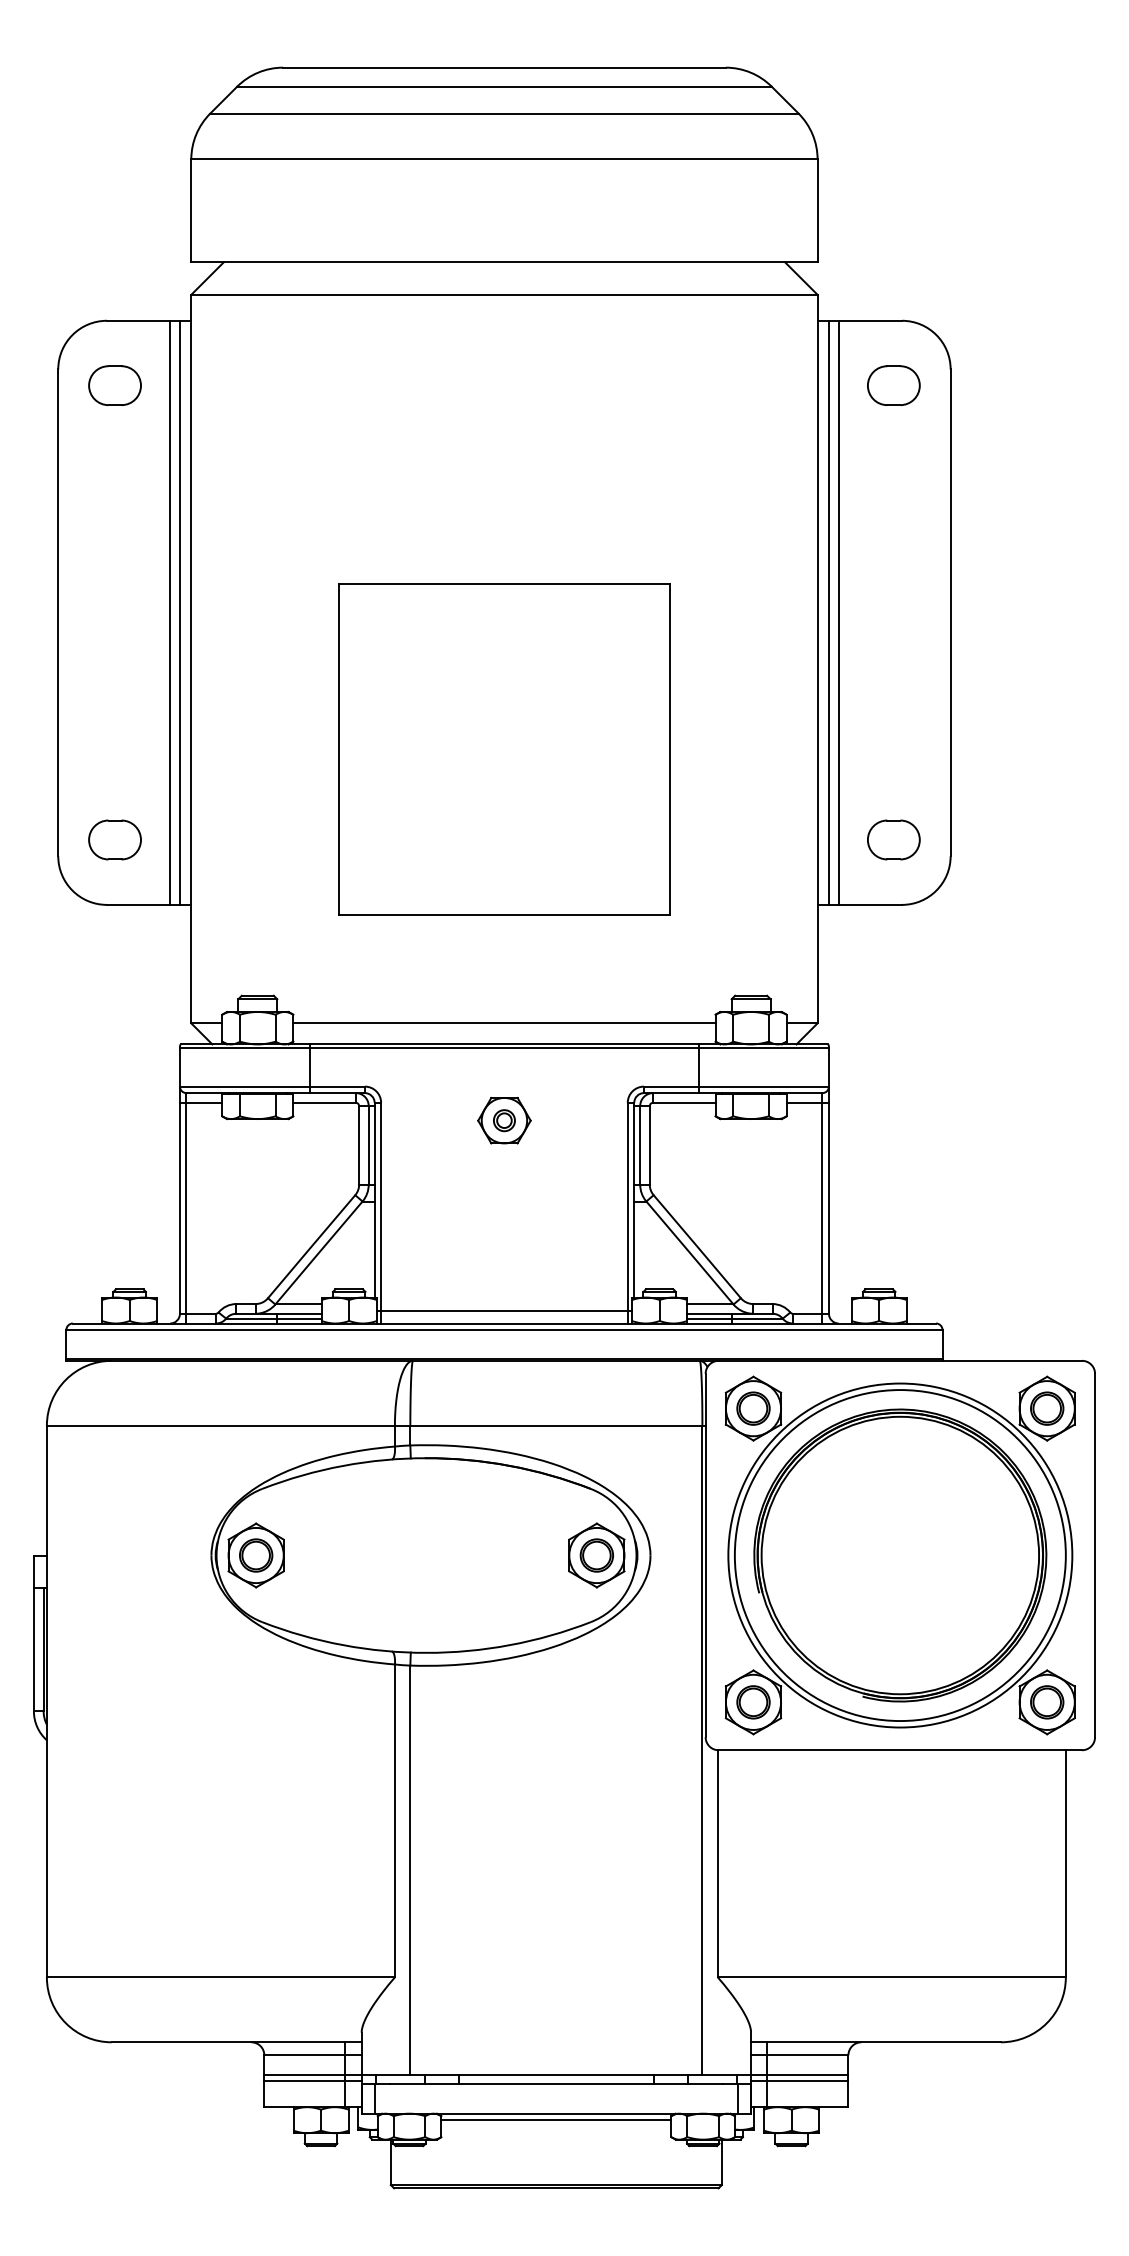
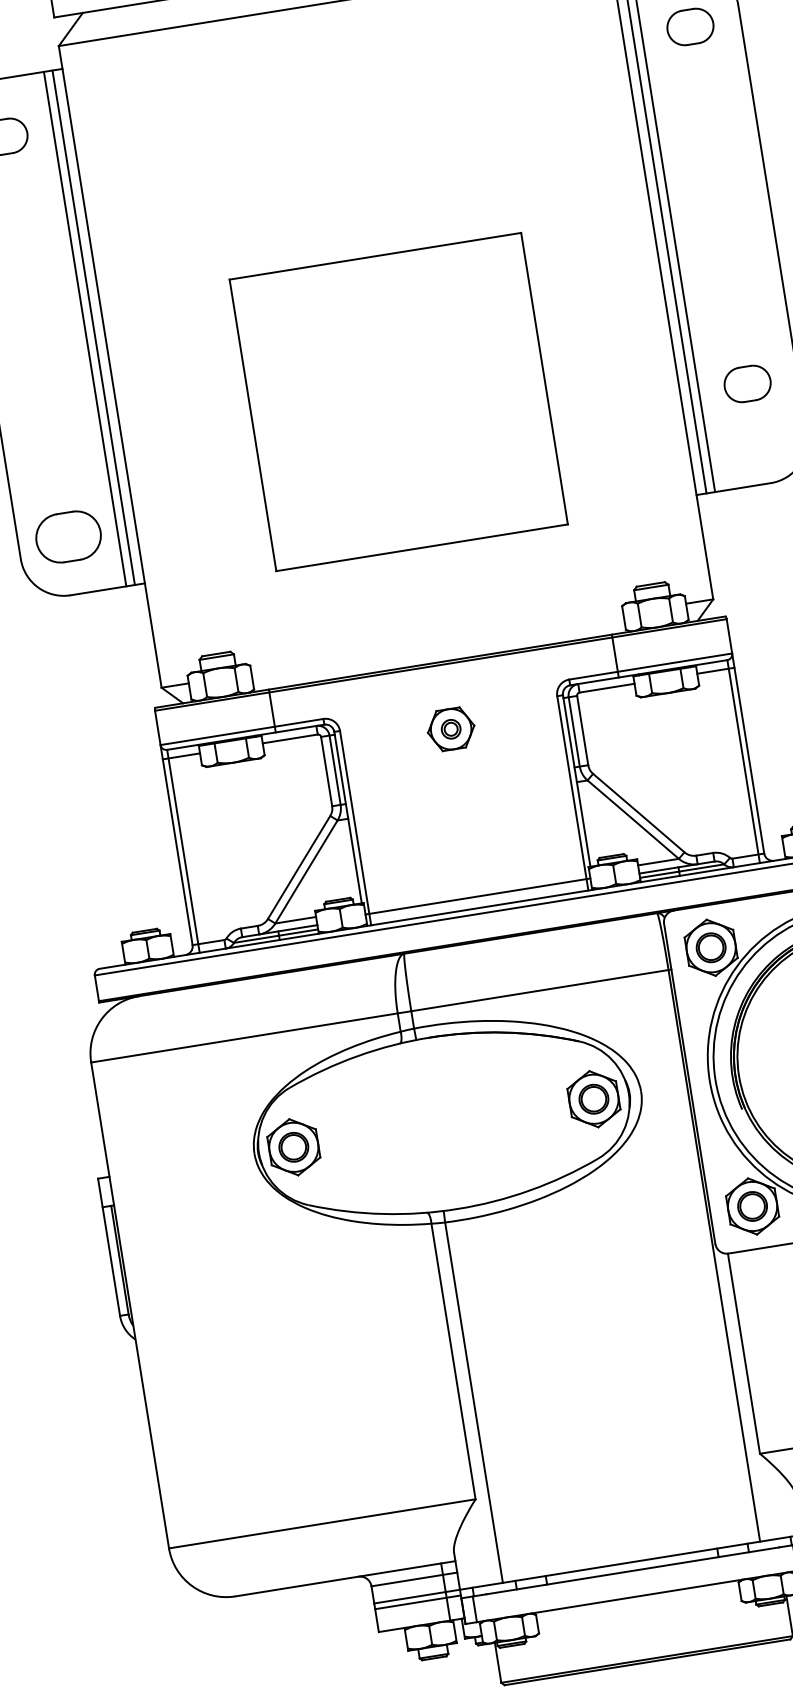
part: (114, 839) -> (68, 536), size x1.4
part: (893, 839) -> (747, 383), moved
line: (504, 1023) -> (437, 643), removed
line: (556, 2120) -> (638, 1602), removed

